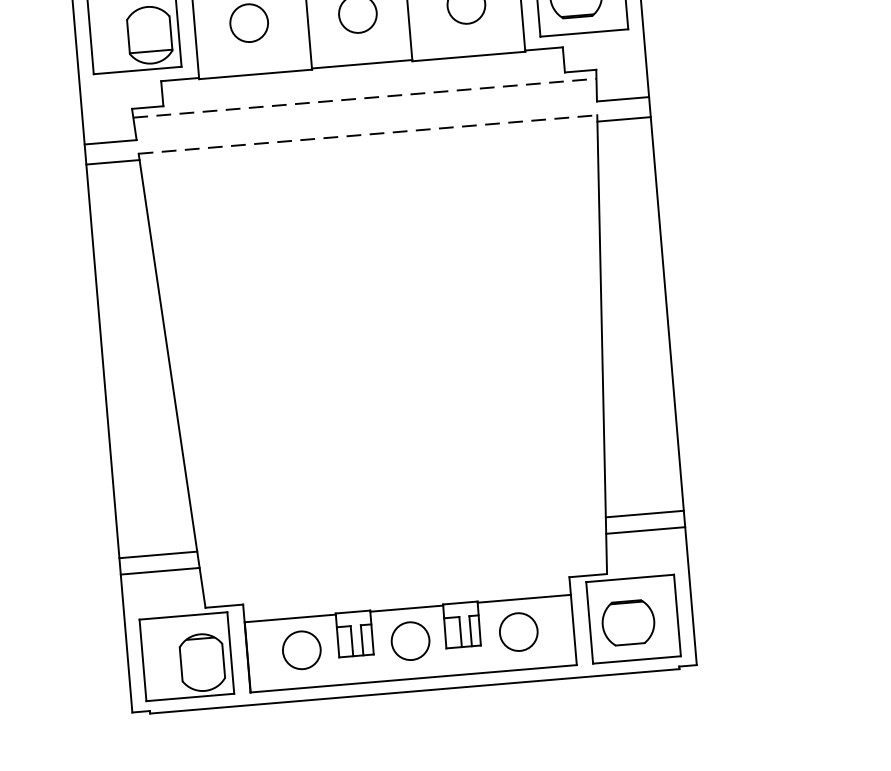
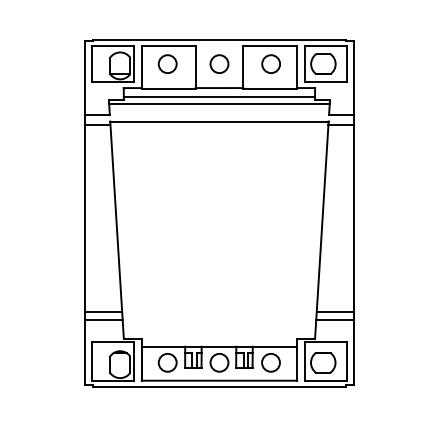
line: (363, 84) -> (219, 97), added
line: (365, 98) -> (219, 104), dashed -> solid
line: (368, 134) -> (219, 121), dashed -> solid

